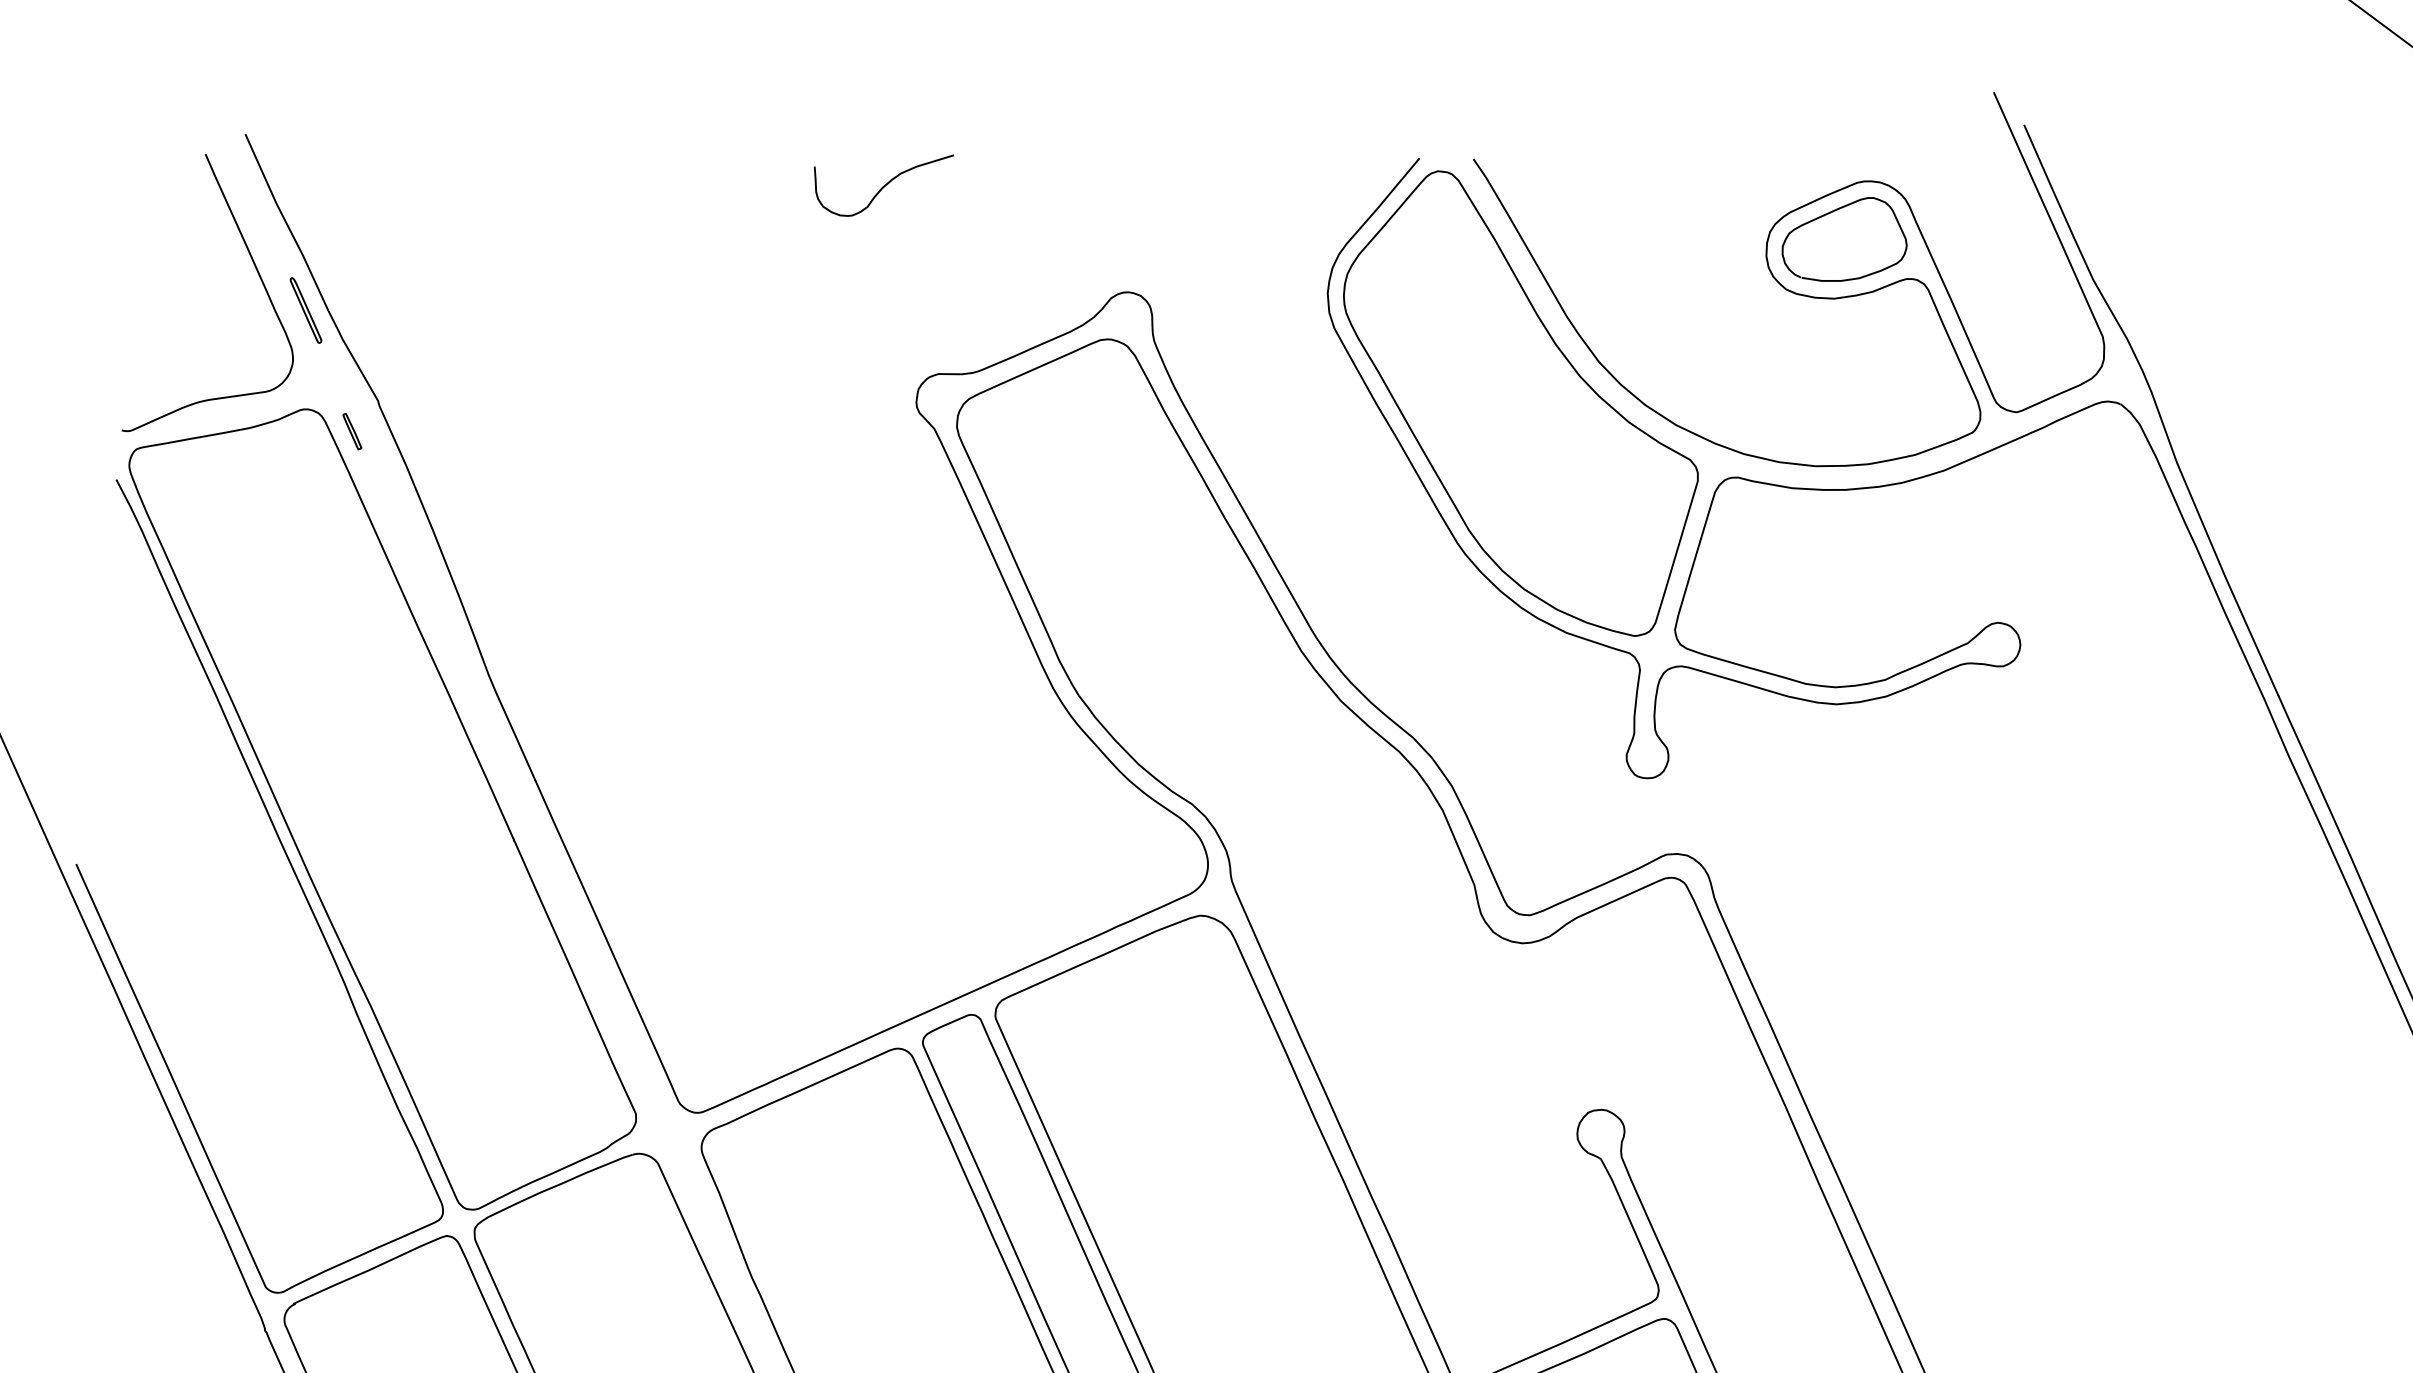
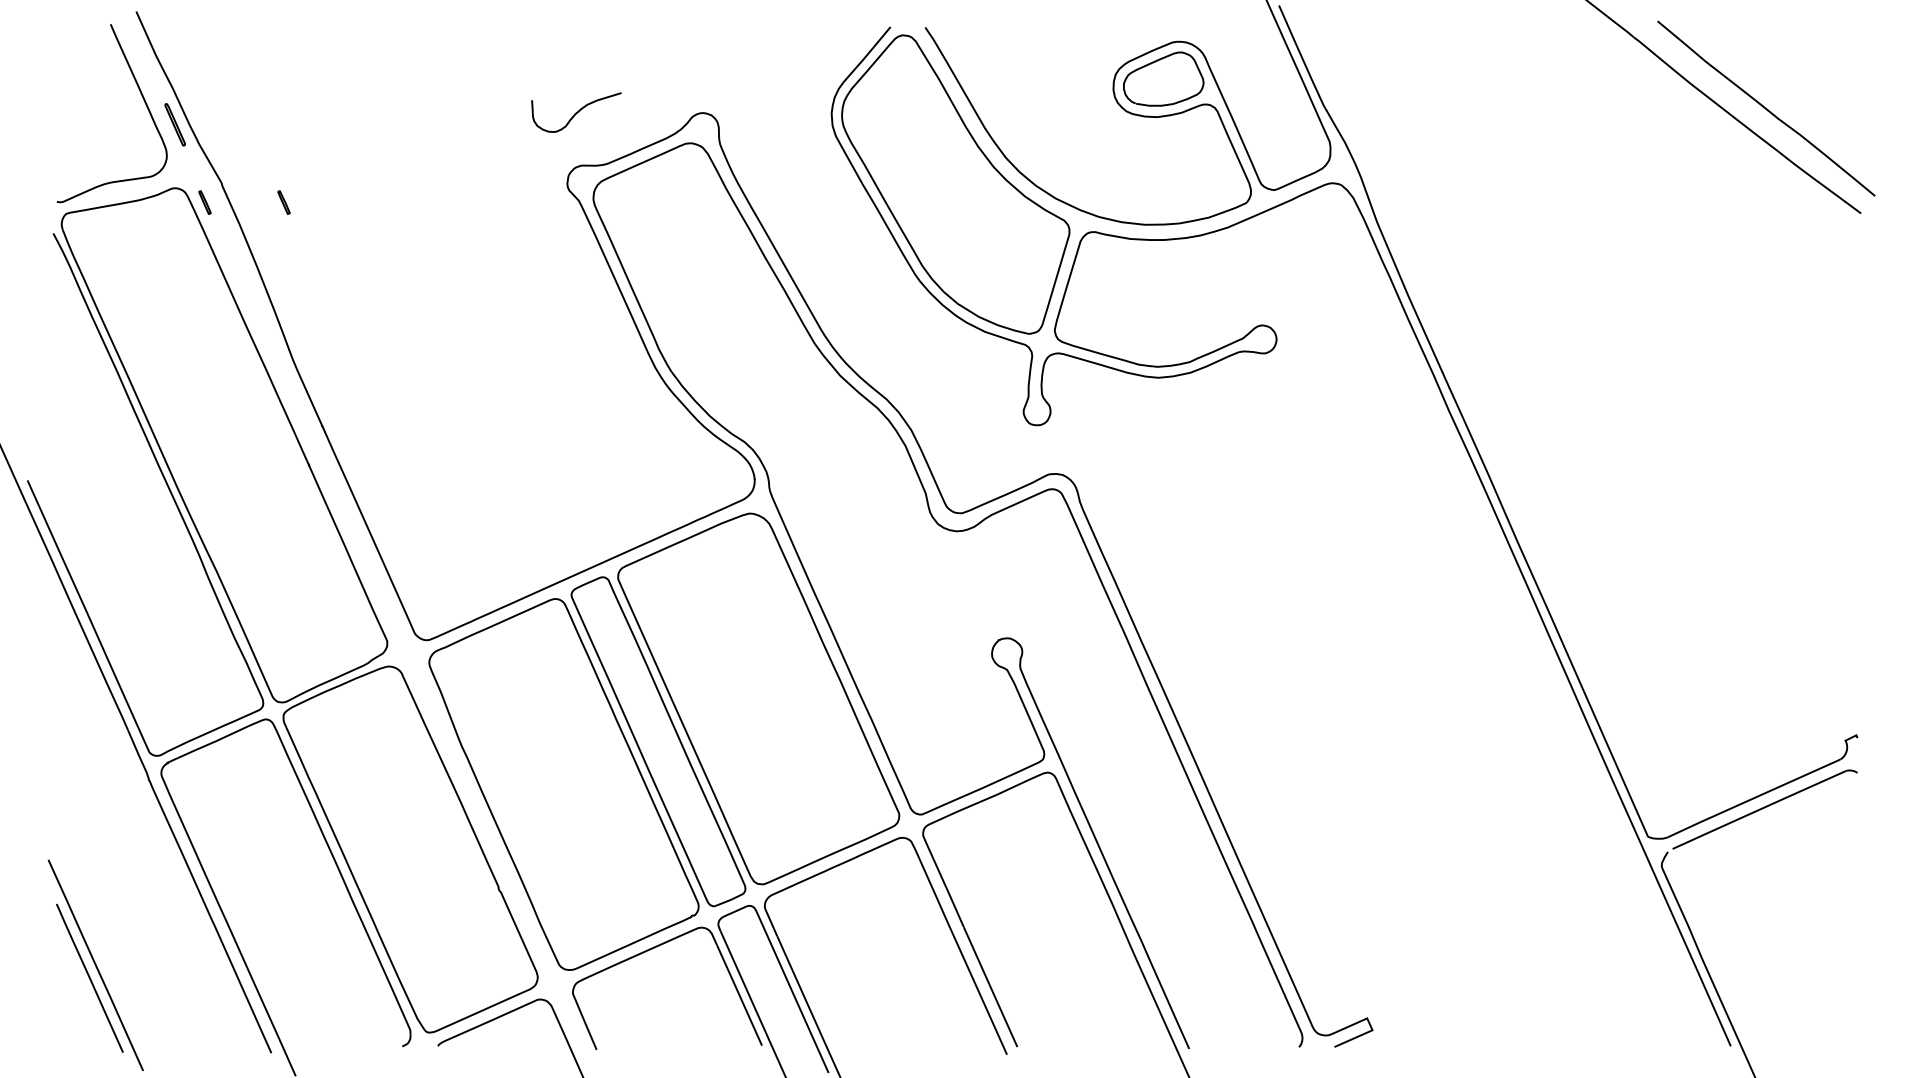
curve: (883, 185) -> (576, 112), moved
part: (474, 431) -> (283, 202), added

